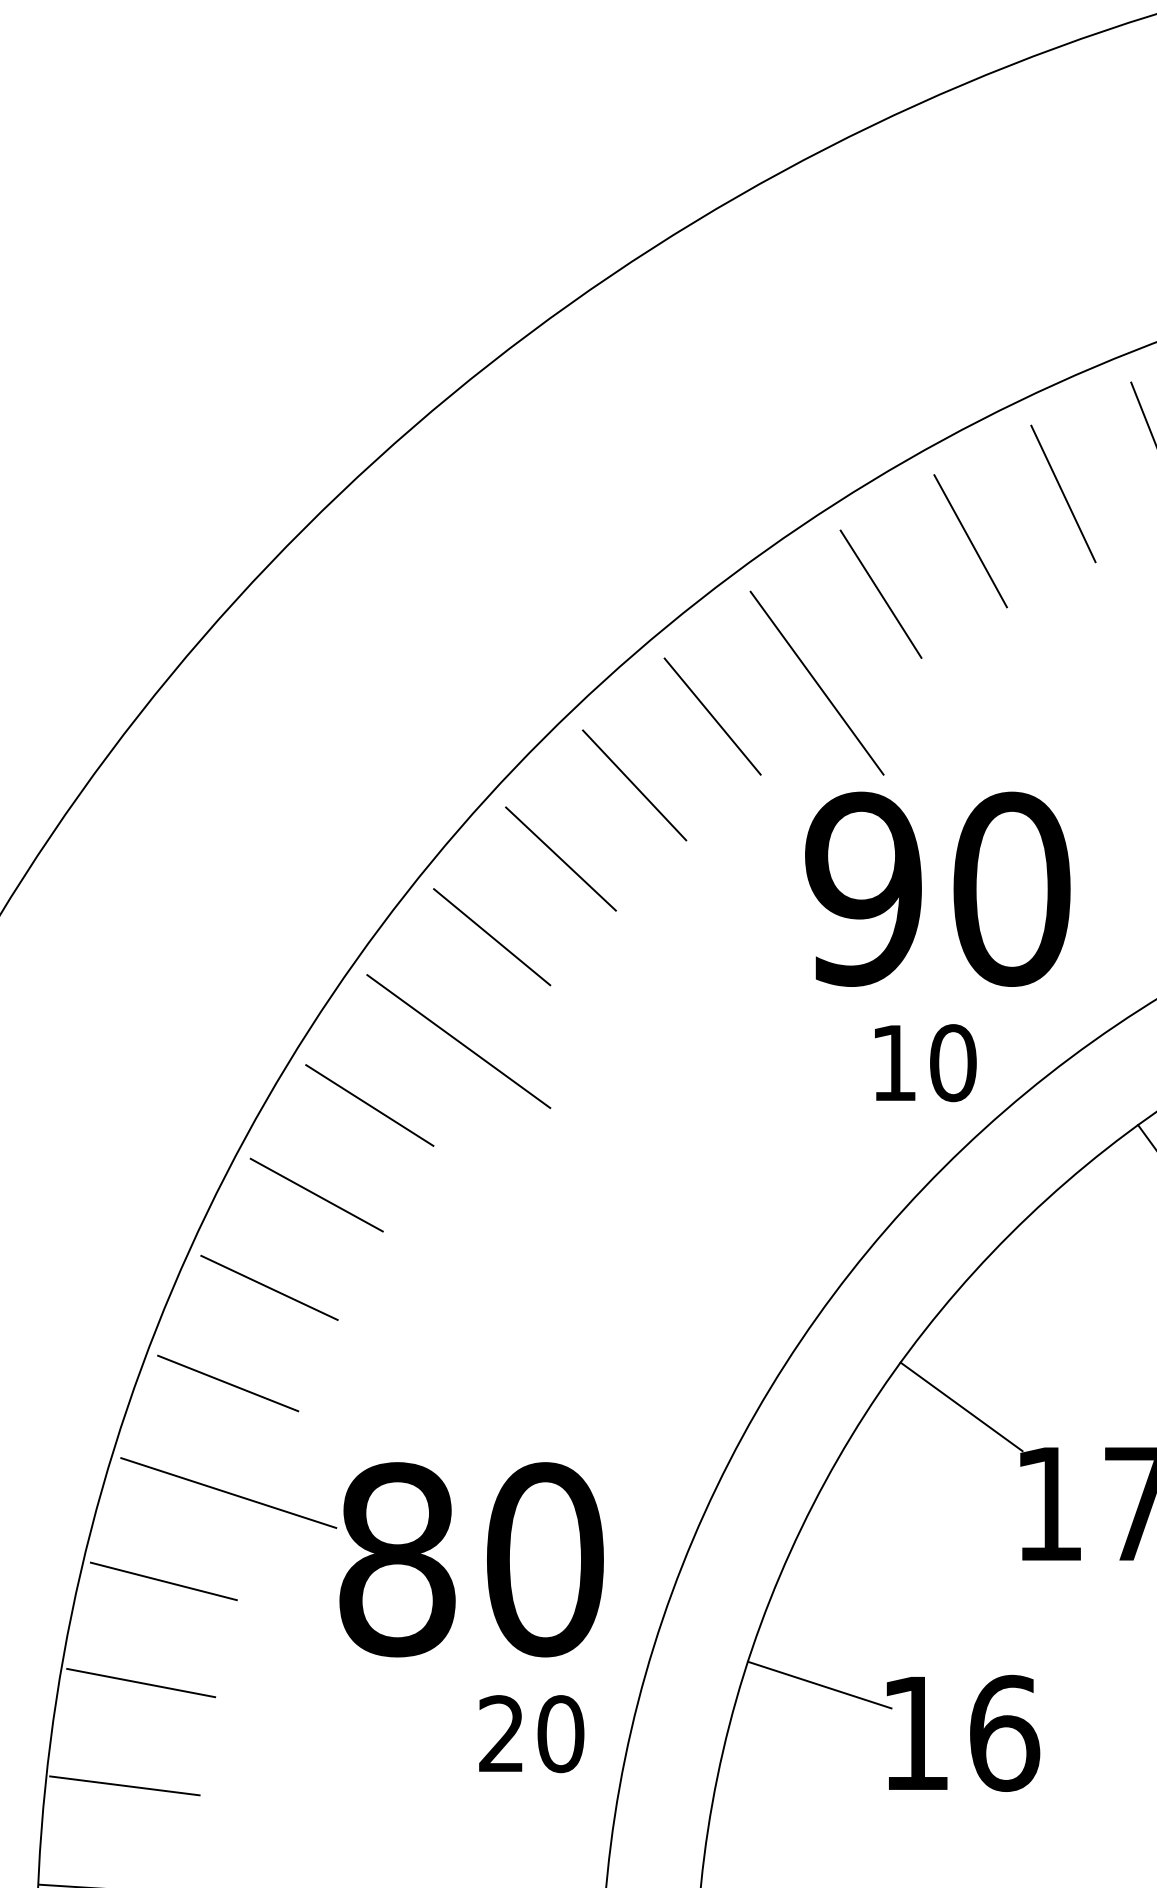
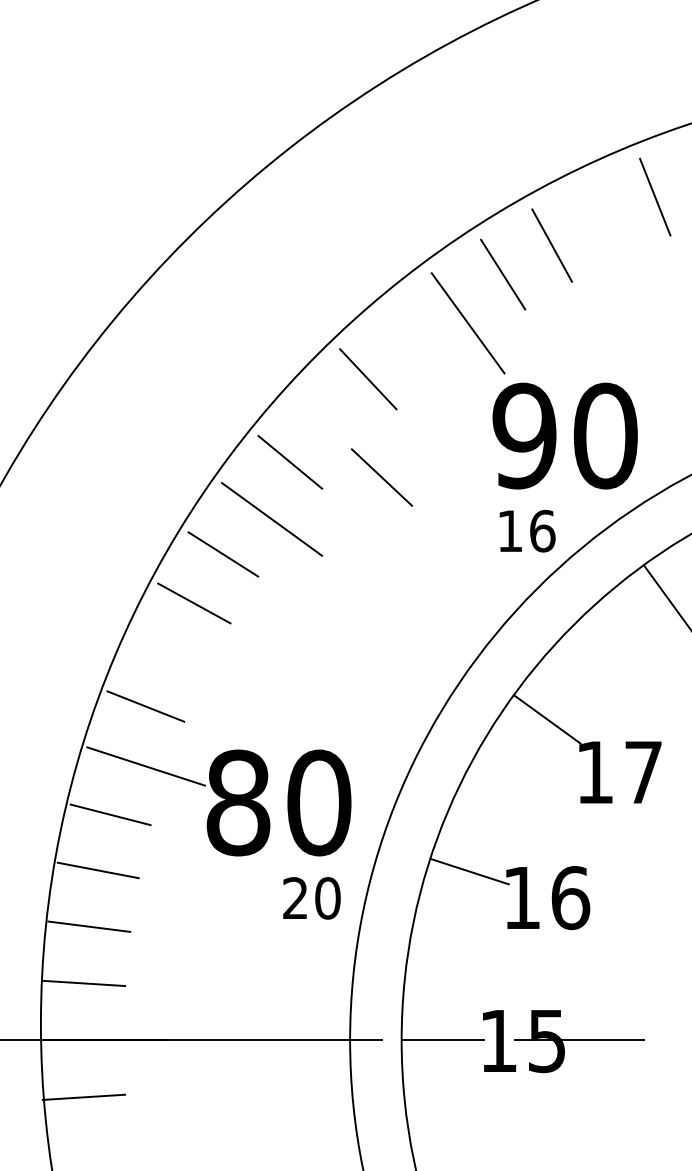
line: (1062, 493) -> (602, 219), removed
line: (711, 716) -> (410, 341), removed
line: (560, 858) -> (381, 477), moved
text: (936, 888) -> (564, 435), moved
text: (952, 1061) -> (542, 530), 10 -> 16
line: (269, 1286) -> (168, 653), removed

